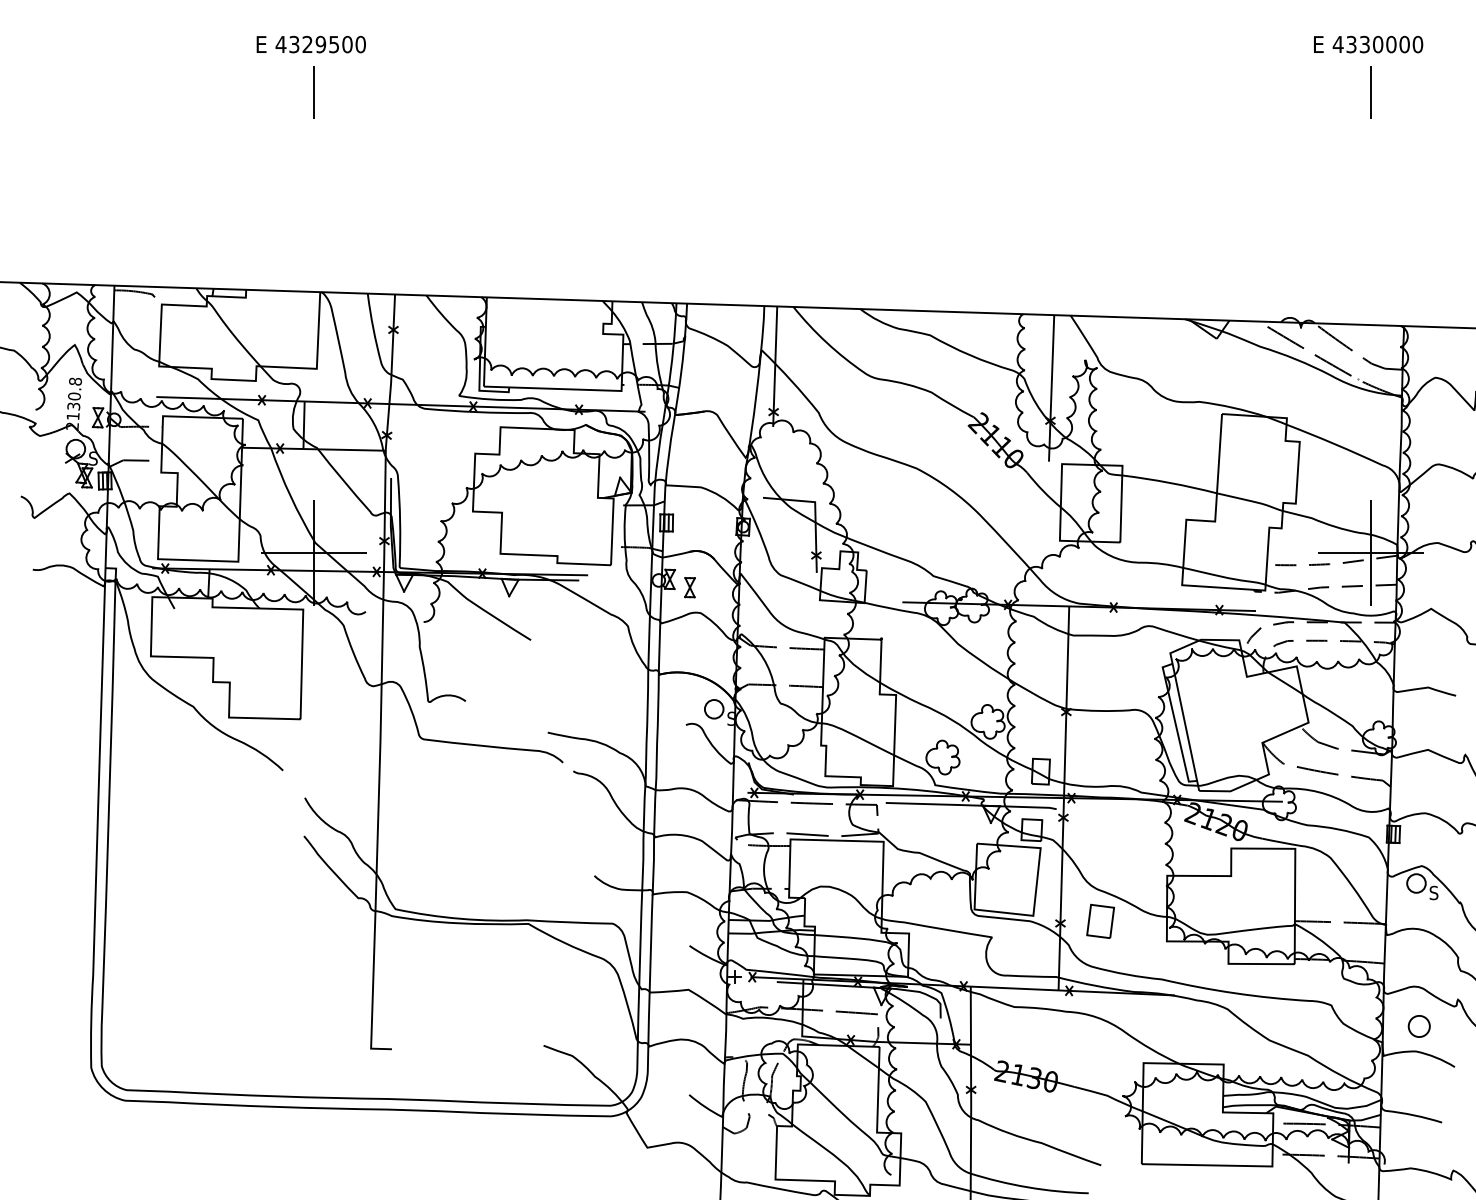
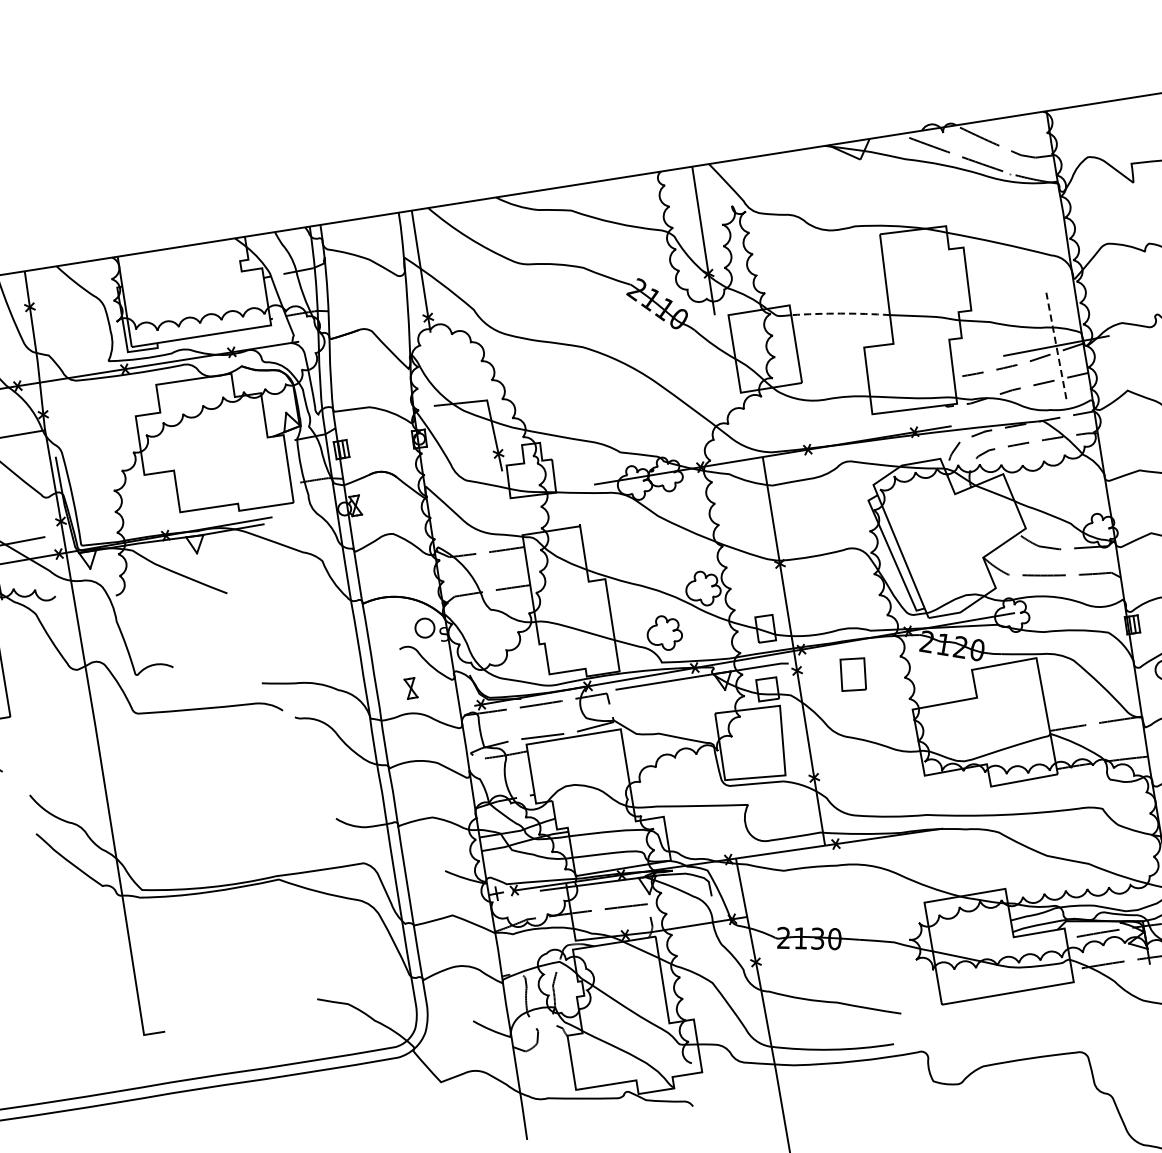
line: (1169, 482) -> (840, 313), solid -> dashed
line: (1370, 553) -> (1055, 346), solid -> dashed
part: (689, 587) -> (410, 688), moved
part: (1100, 920) -> (852, 673), moved

